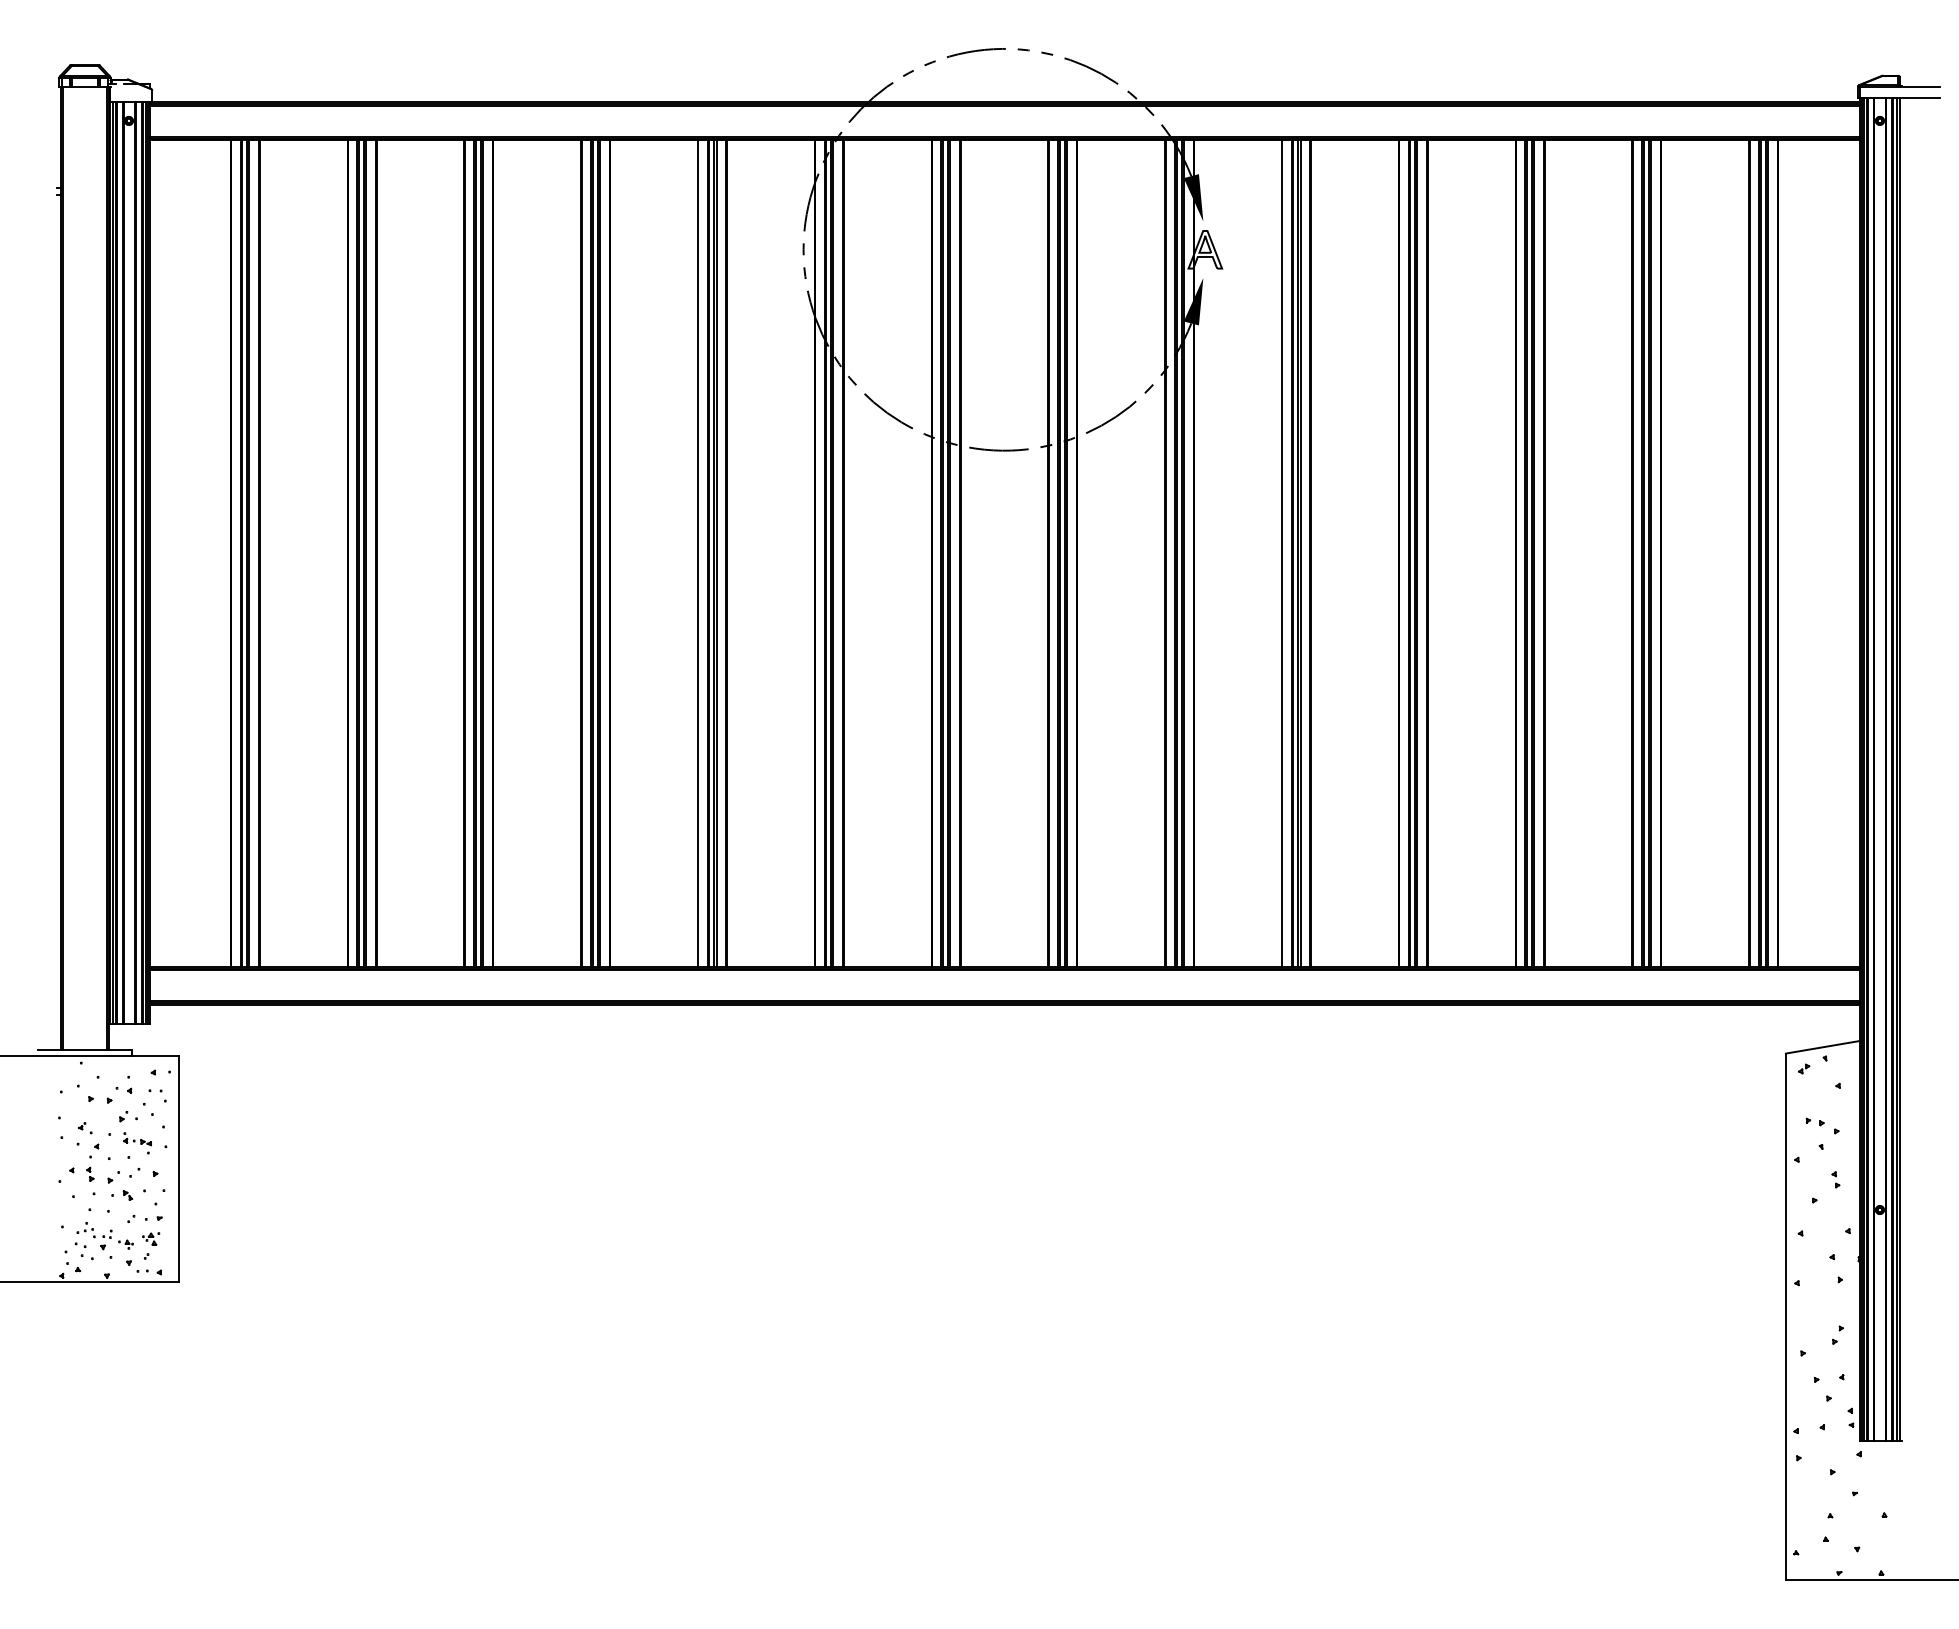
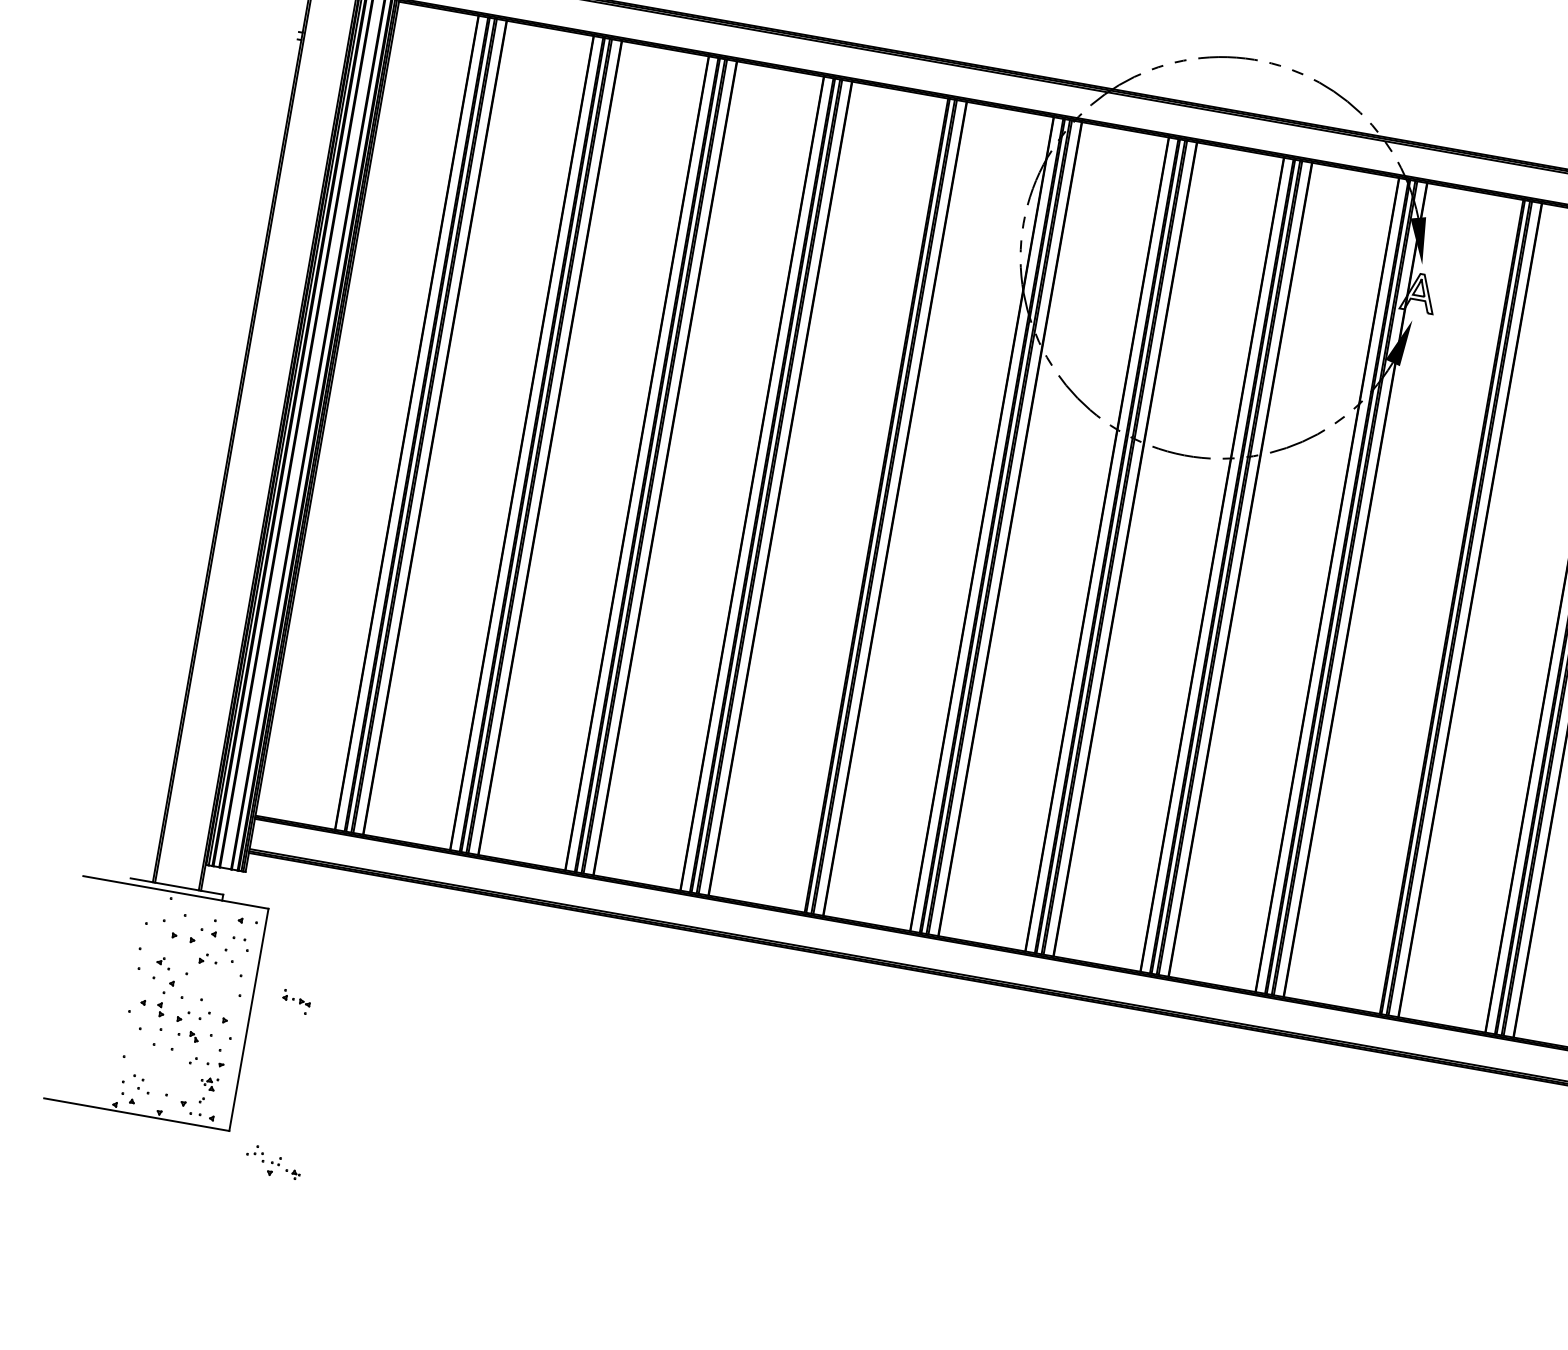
line: (697, 553) -> (866, 503), removed
line: (1281, 553) -> (1441, 605), removed
part: (137, 1143) -> (296, 1002), moved
part: (104, 1236) -> (273, 1162), moved

